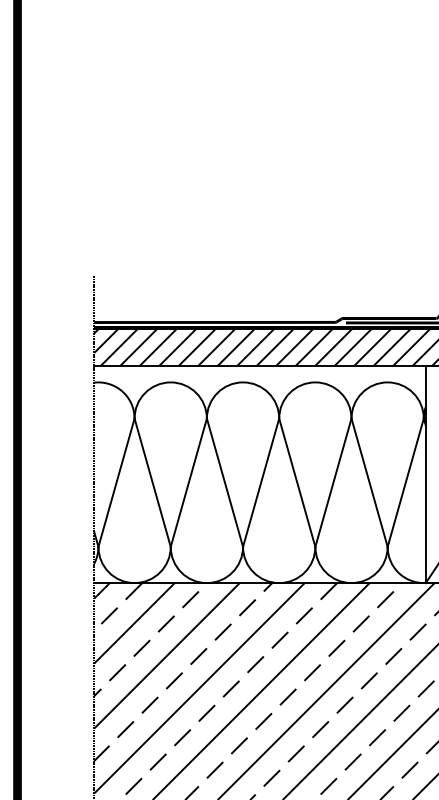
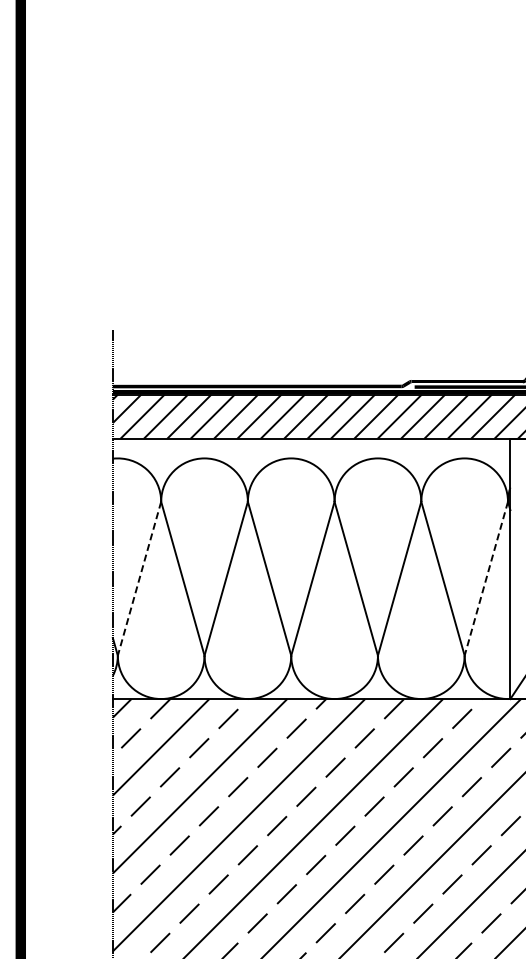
line: (116, 482) -> (139, 578), solid -> dashed
line: (405, 482) -> (486, 578), solid -> dashed

